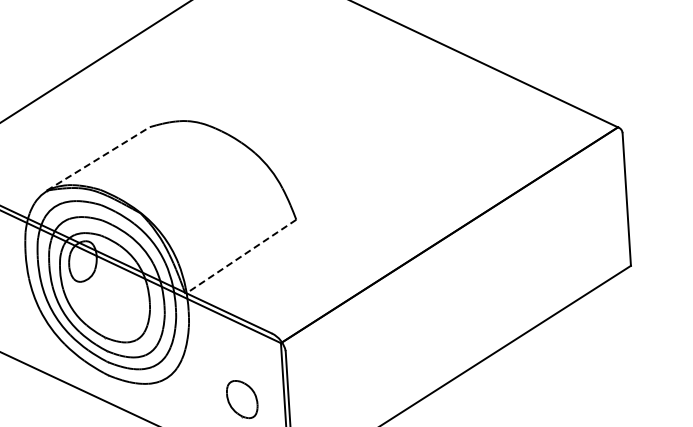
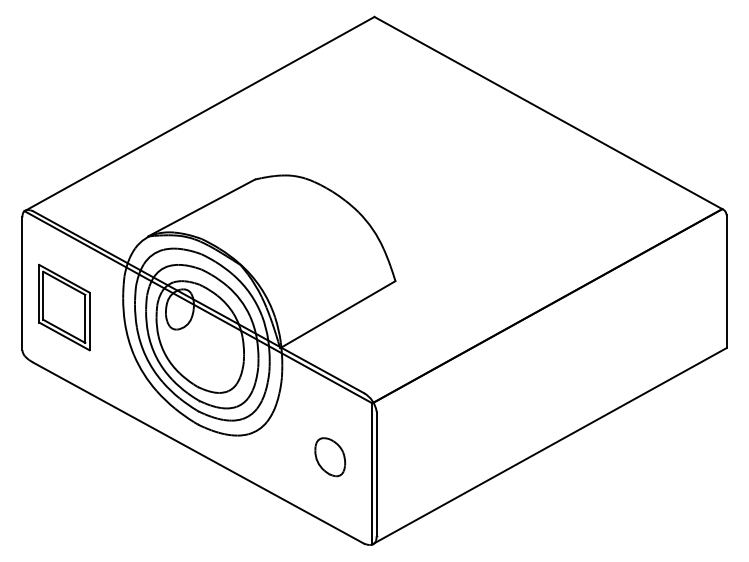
line: (98, 158) -> (201, 207), dashed -> solid
line: (240, 256) -> (337, 314), dashed -> solid

